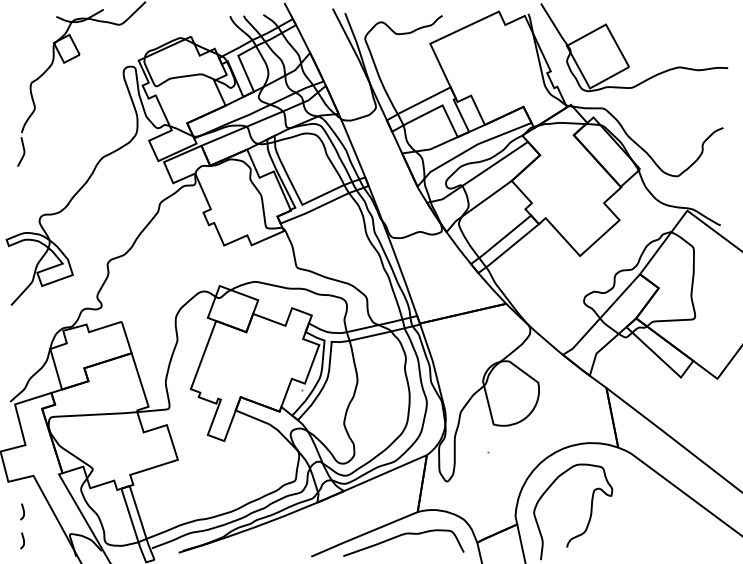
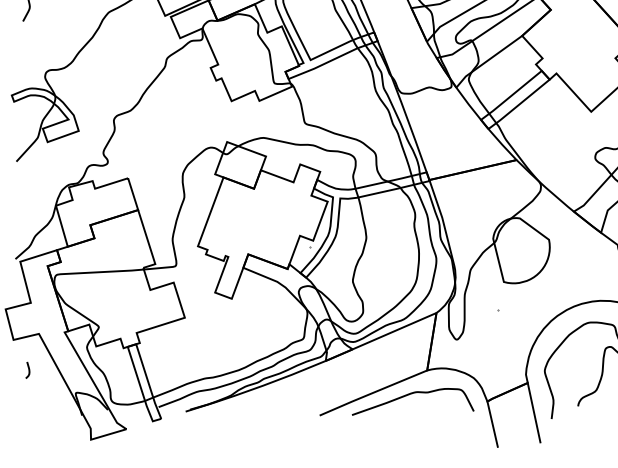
curve: (22, 539) -> (27, 398), removed

